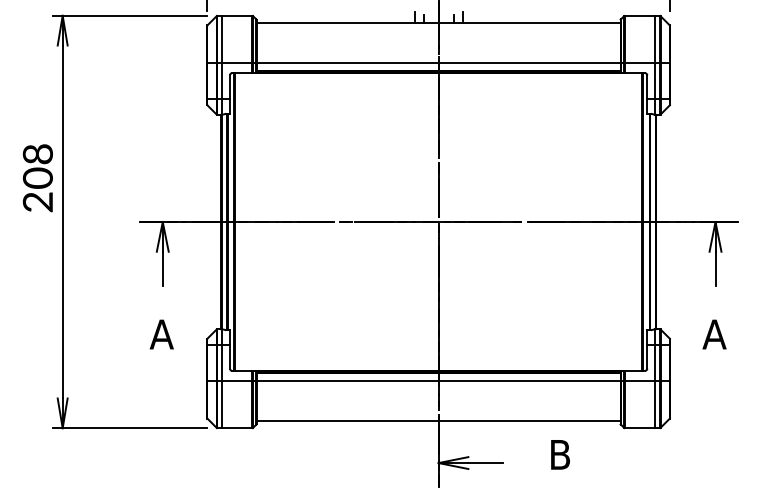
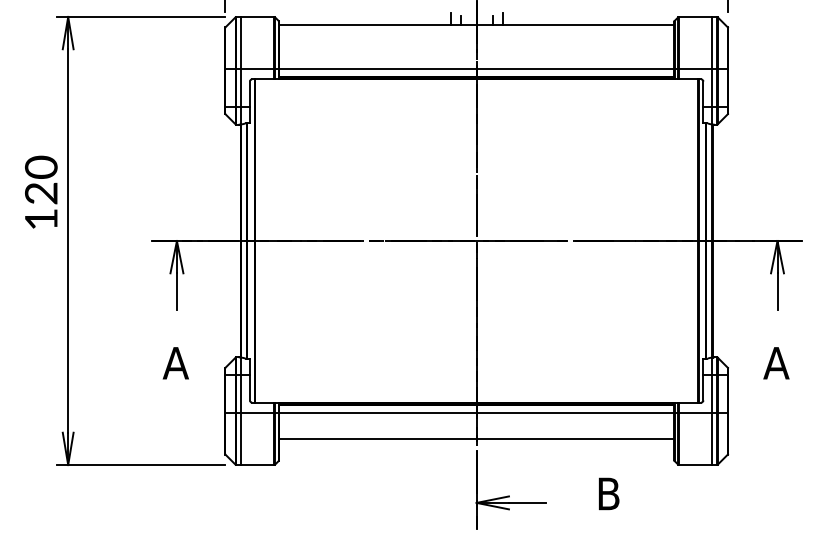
text: (37, 177) -> (40, 192), 208 -> 120
line: (438, 421) -> (476, 439), moved

